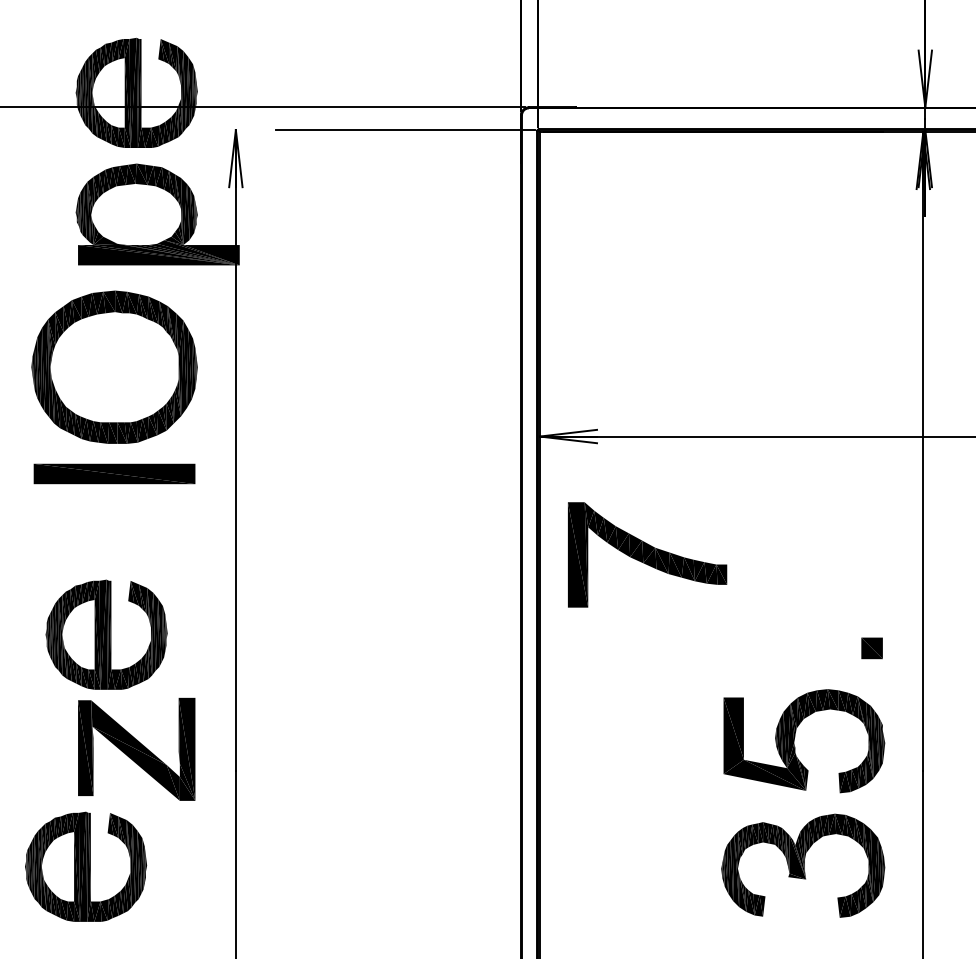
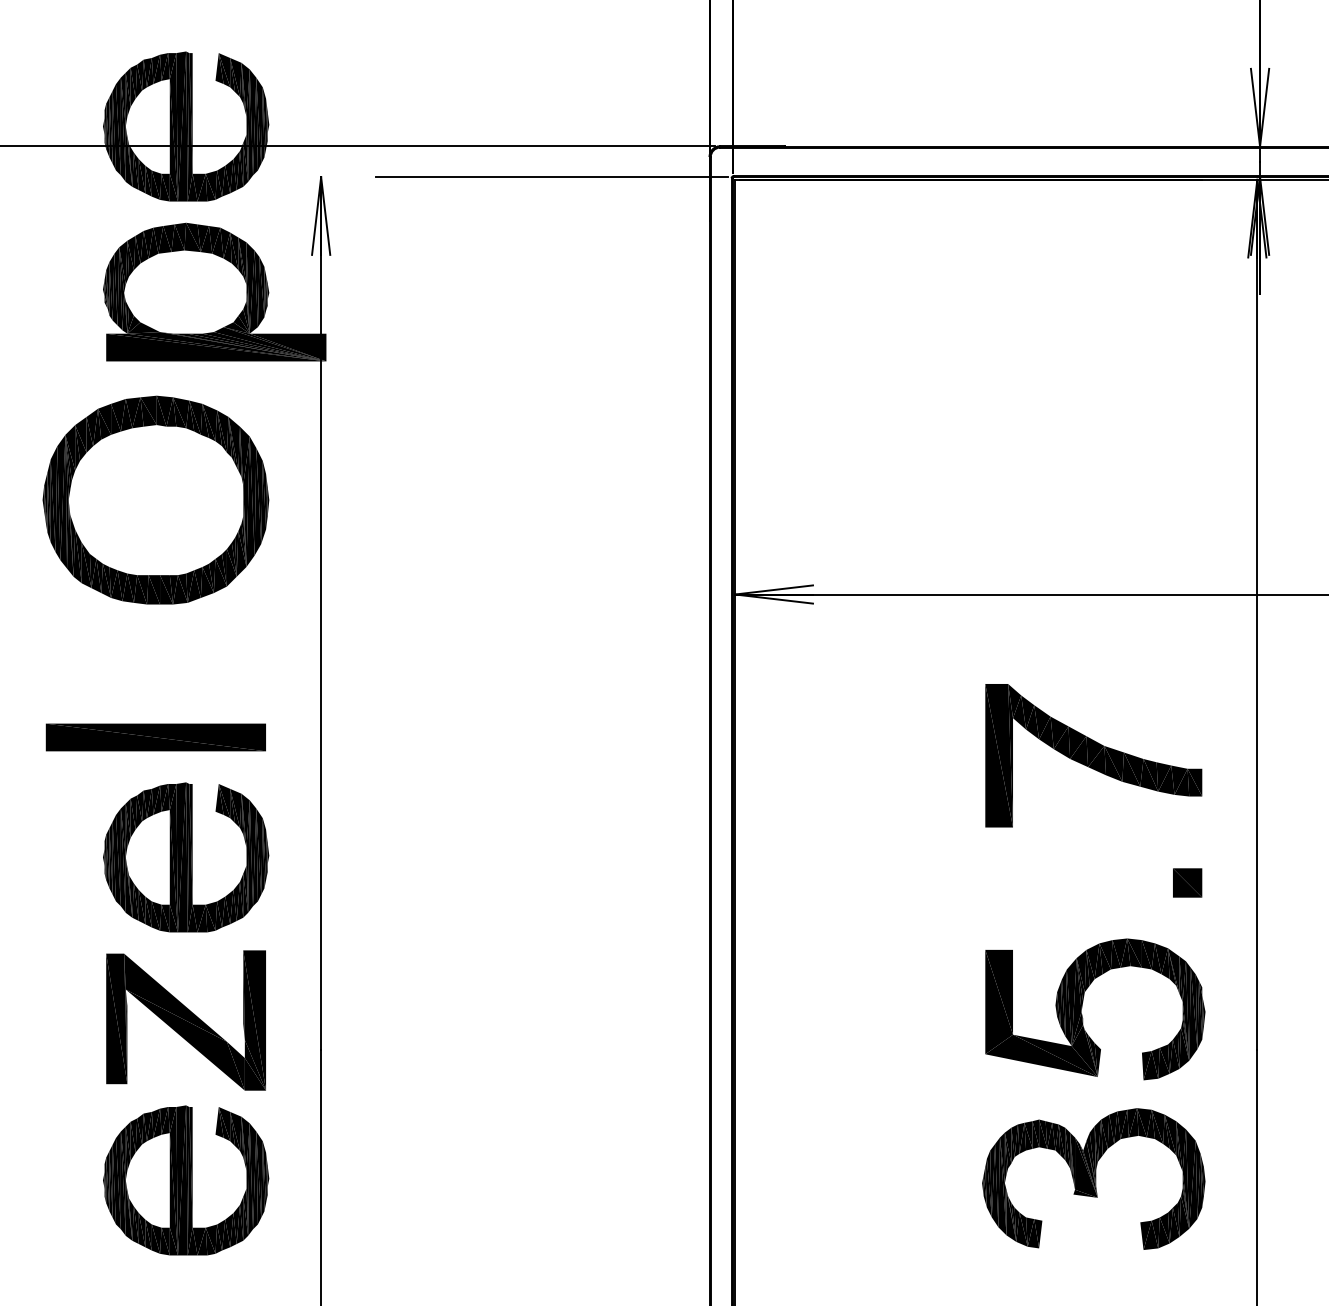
part: (114, 473) -> (155, 737), moved
part: (647, 554) -> (1093, 755), moved
part: (106, 634) -> (186, 857), moved
part: (86, 866) -> (186, 1180), moved

